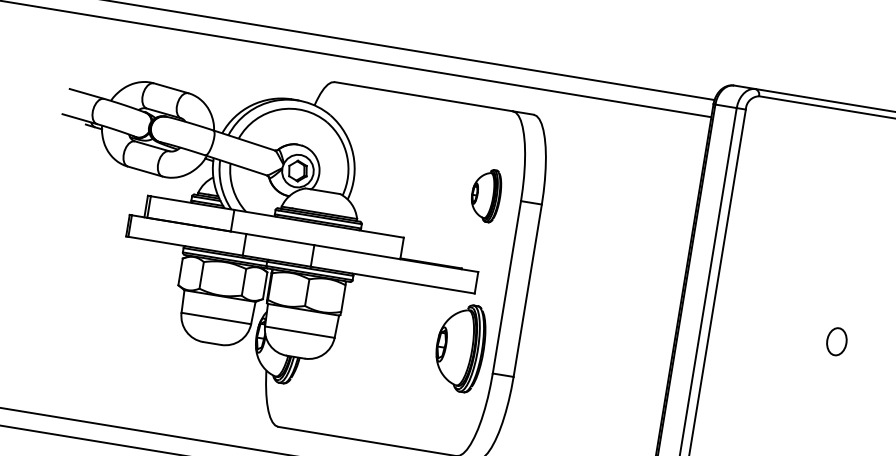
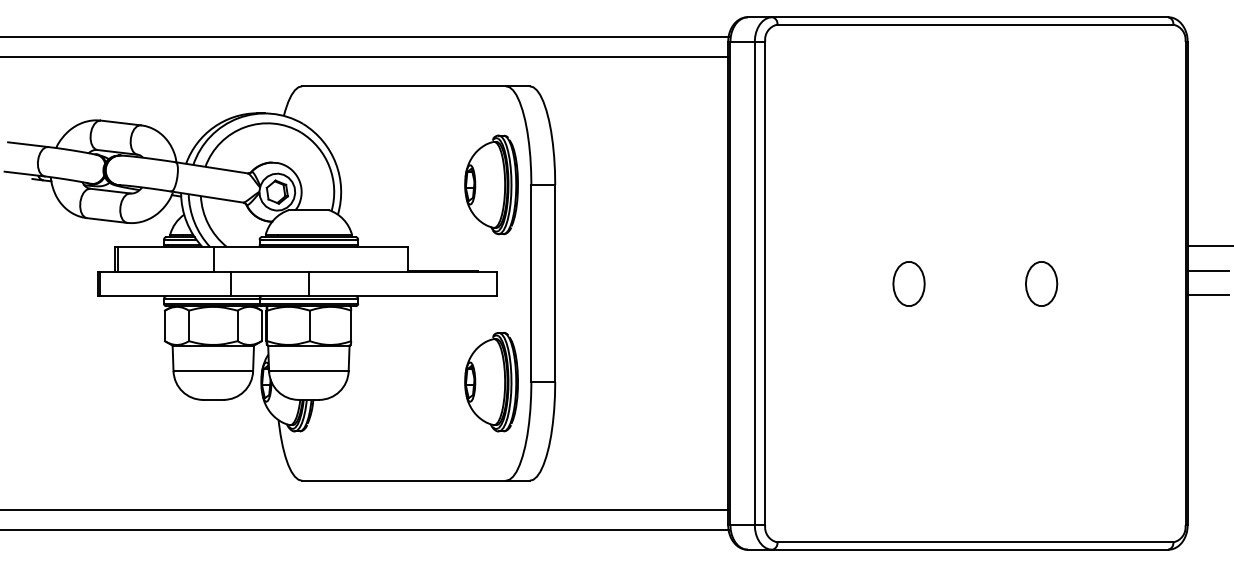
part: (486, 195) -> (491, 184), size x1.67
part: (836, 341) -> (908, 283), size x1.43
part: (460, 346) -> (491, 381), moved

